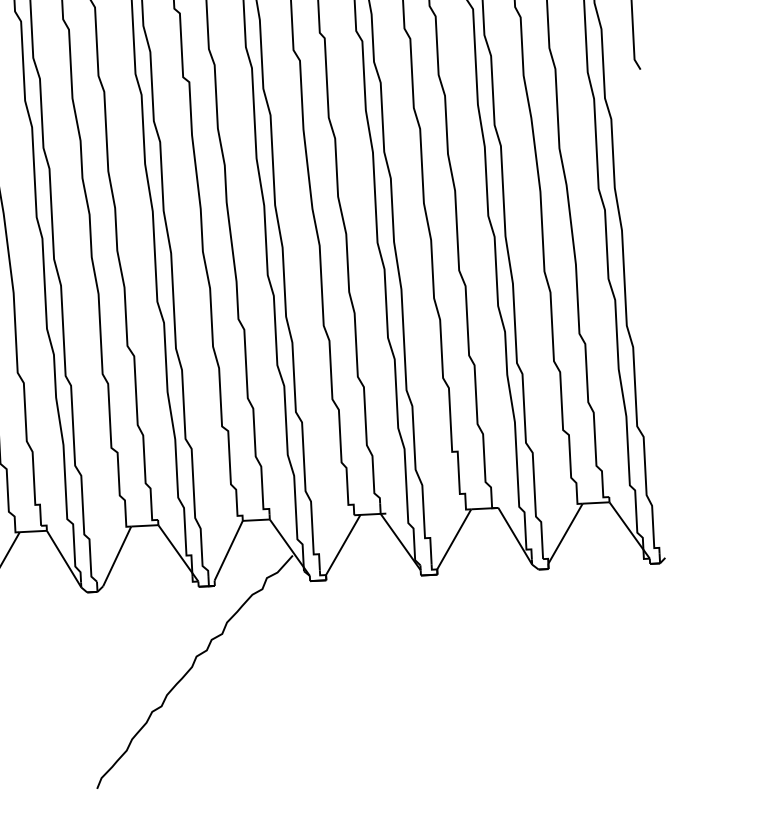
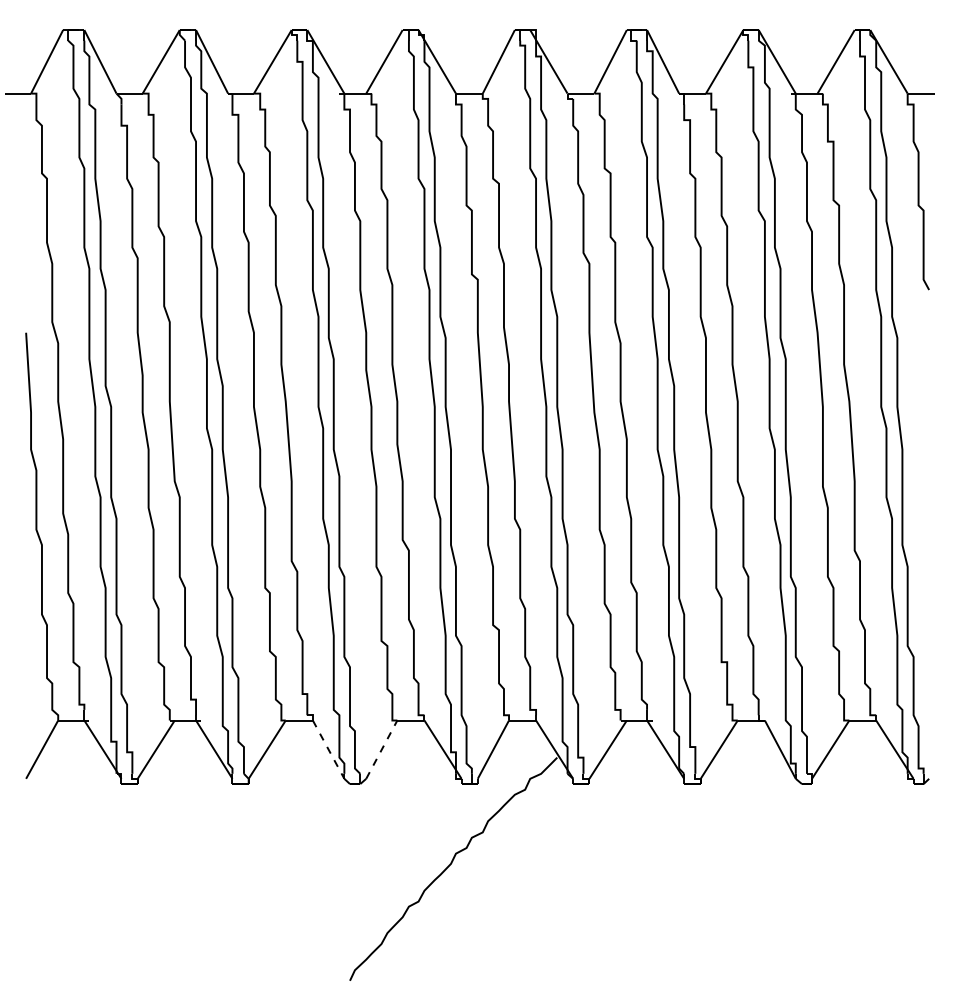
line: (117, 556) -> (382, 749), solid -> dashed
line: (64, 559) -> (328, 750), solid -> dashed

